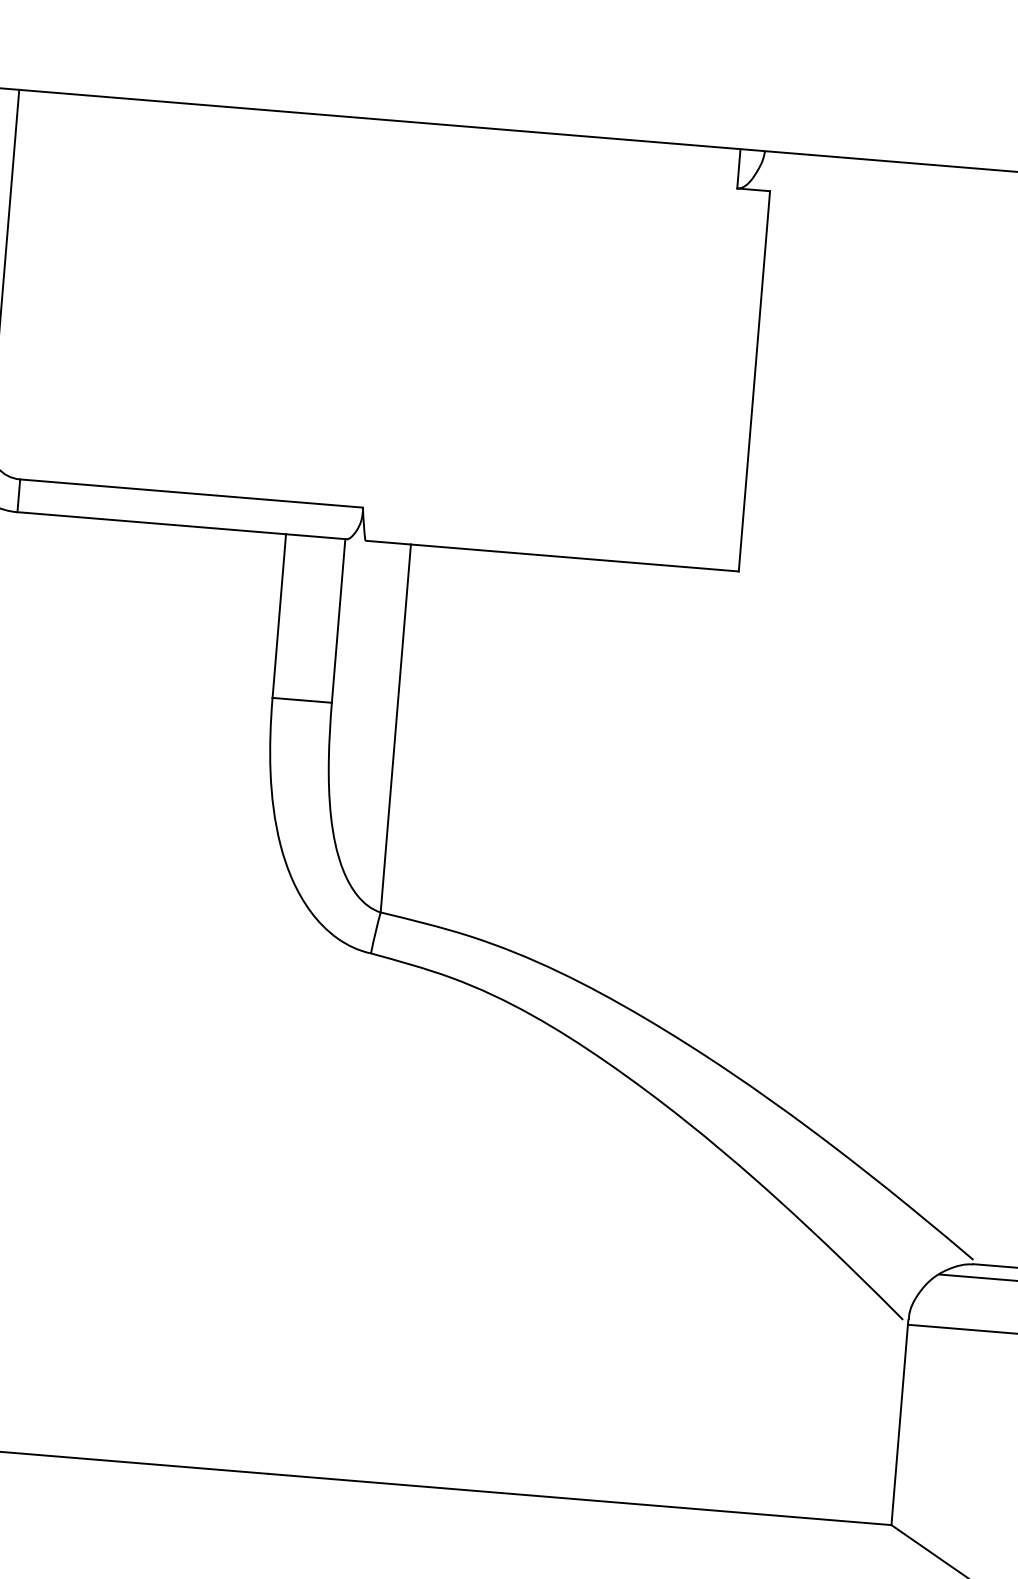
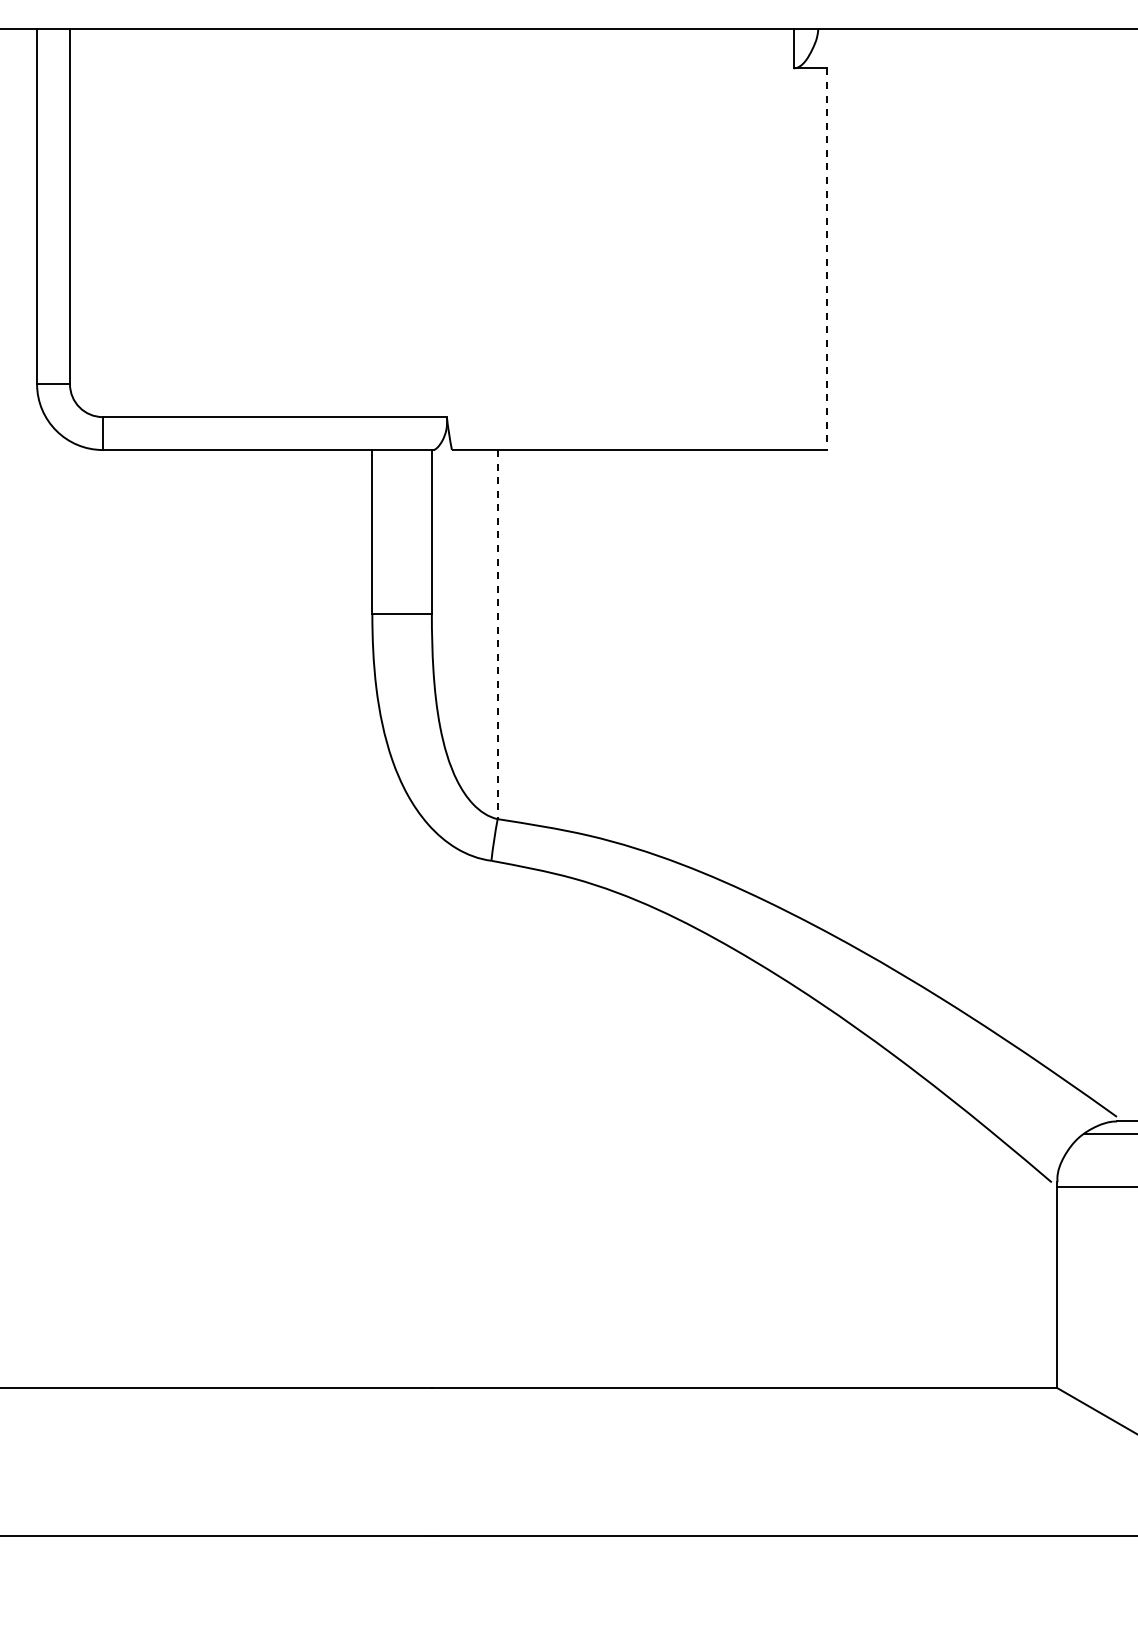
line: (754, 381) -> (826, 259), solid -> dashed
line: (395, 728) -> (497, 634), solid -> dashed

